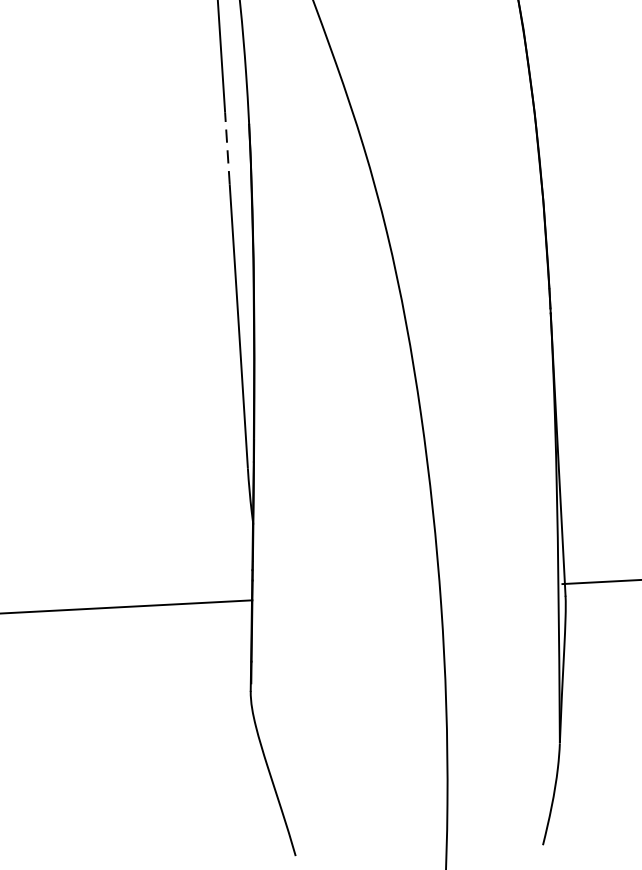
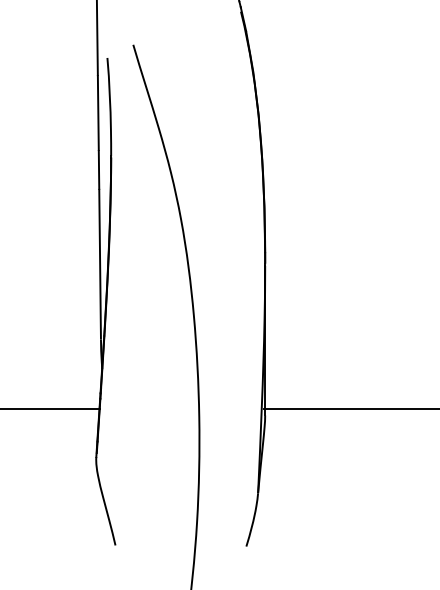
line: (228, 147) -> (99, 169), dashed -> solid

